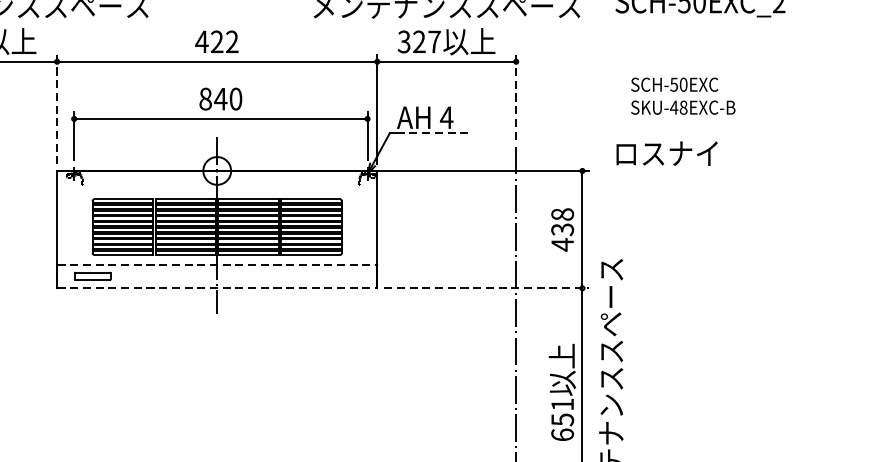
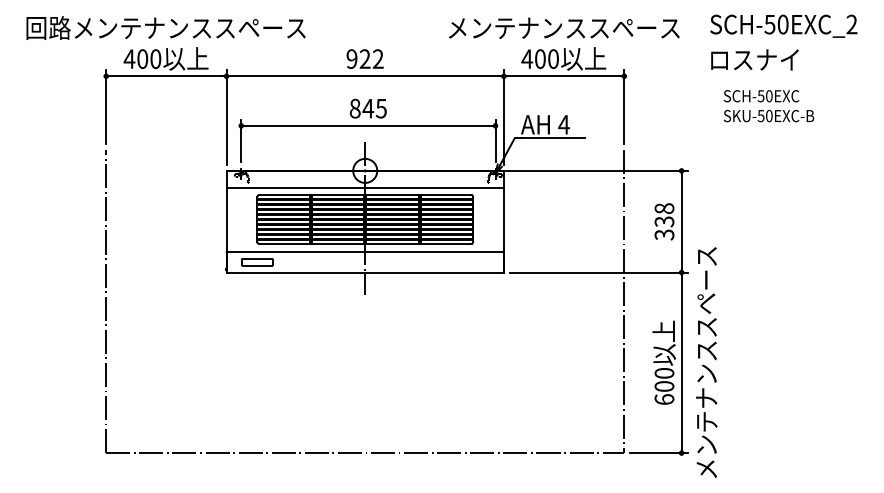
text: (201, 41) -> (351, 58), 422 -> 922
text: (418, 41) -> (539, 58), 327 -> 400
line: (516, 97) -> (624, 107), dashed -> solid
text: (234, 98) -> (380, 108), 840 -> 845
text: (678, 108) -> (764, 116), SKU-48EXC-B -> SKU-50EXC-B
line: (57, 109) -> (226, 117), dashed -> solid
line: (434, 133) -> (553, 138), dashed -> solid
text: (666, 153) -> (754, 59), moved
line: (216, 191) -> (364, 188), added
text: (562, 244) -> (664, 234), 438 -> 338
line: (217, 265) -> (365, 252), dashed -> solid
line: (217, 288) -> (365, 272), dashed -> solid
line: (486, 288) -> (598, 272), dashed -> solid
text: (562, 412) -> (664, 380), 651 -> 600

